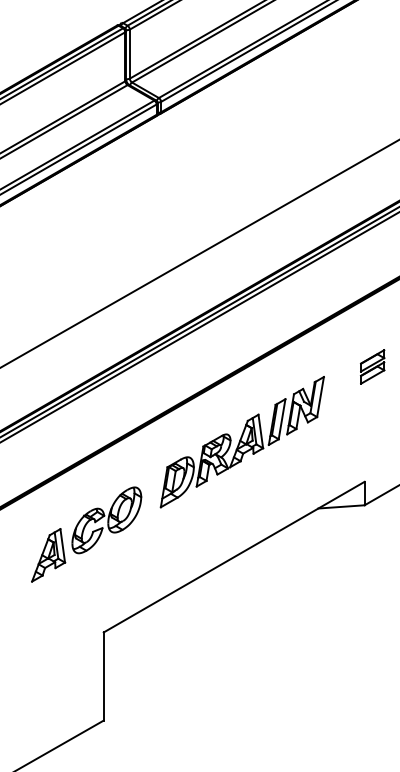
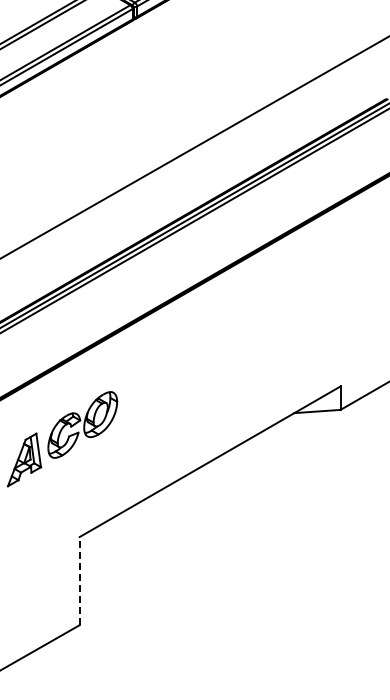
part: (372, 366) -> (348, 271), removed
part: (241, 442) -> (217, 347), removed
line: (103, 676) -> (79, 581), solid -> dashed

